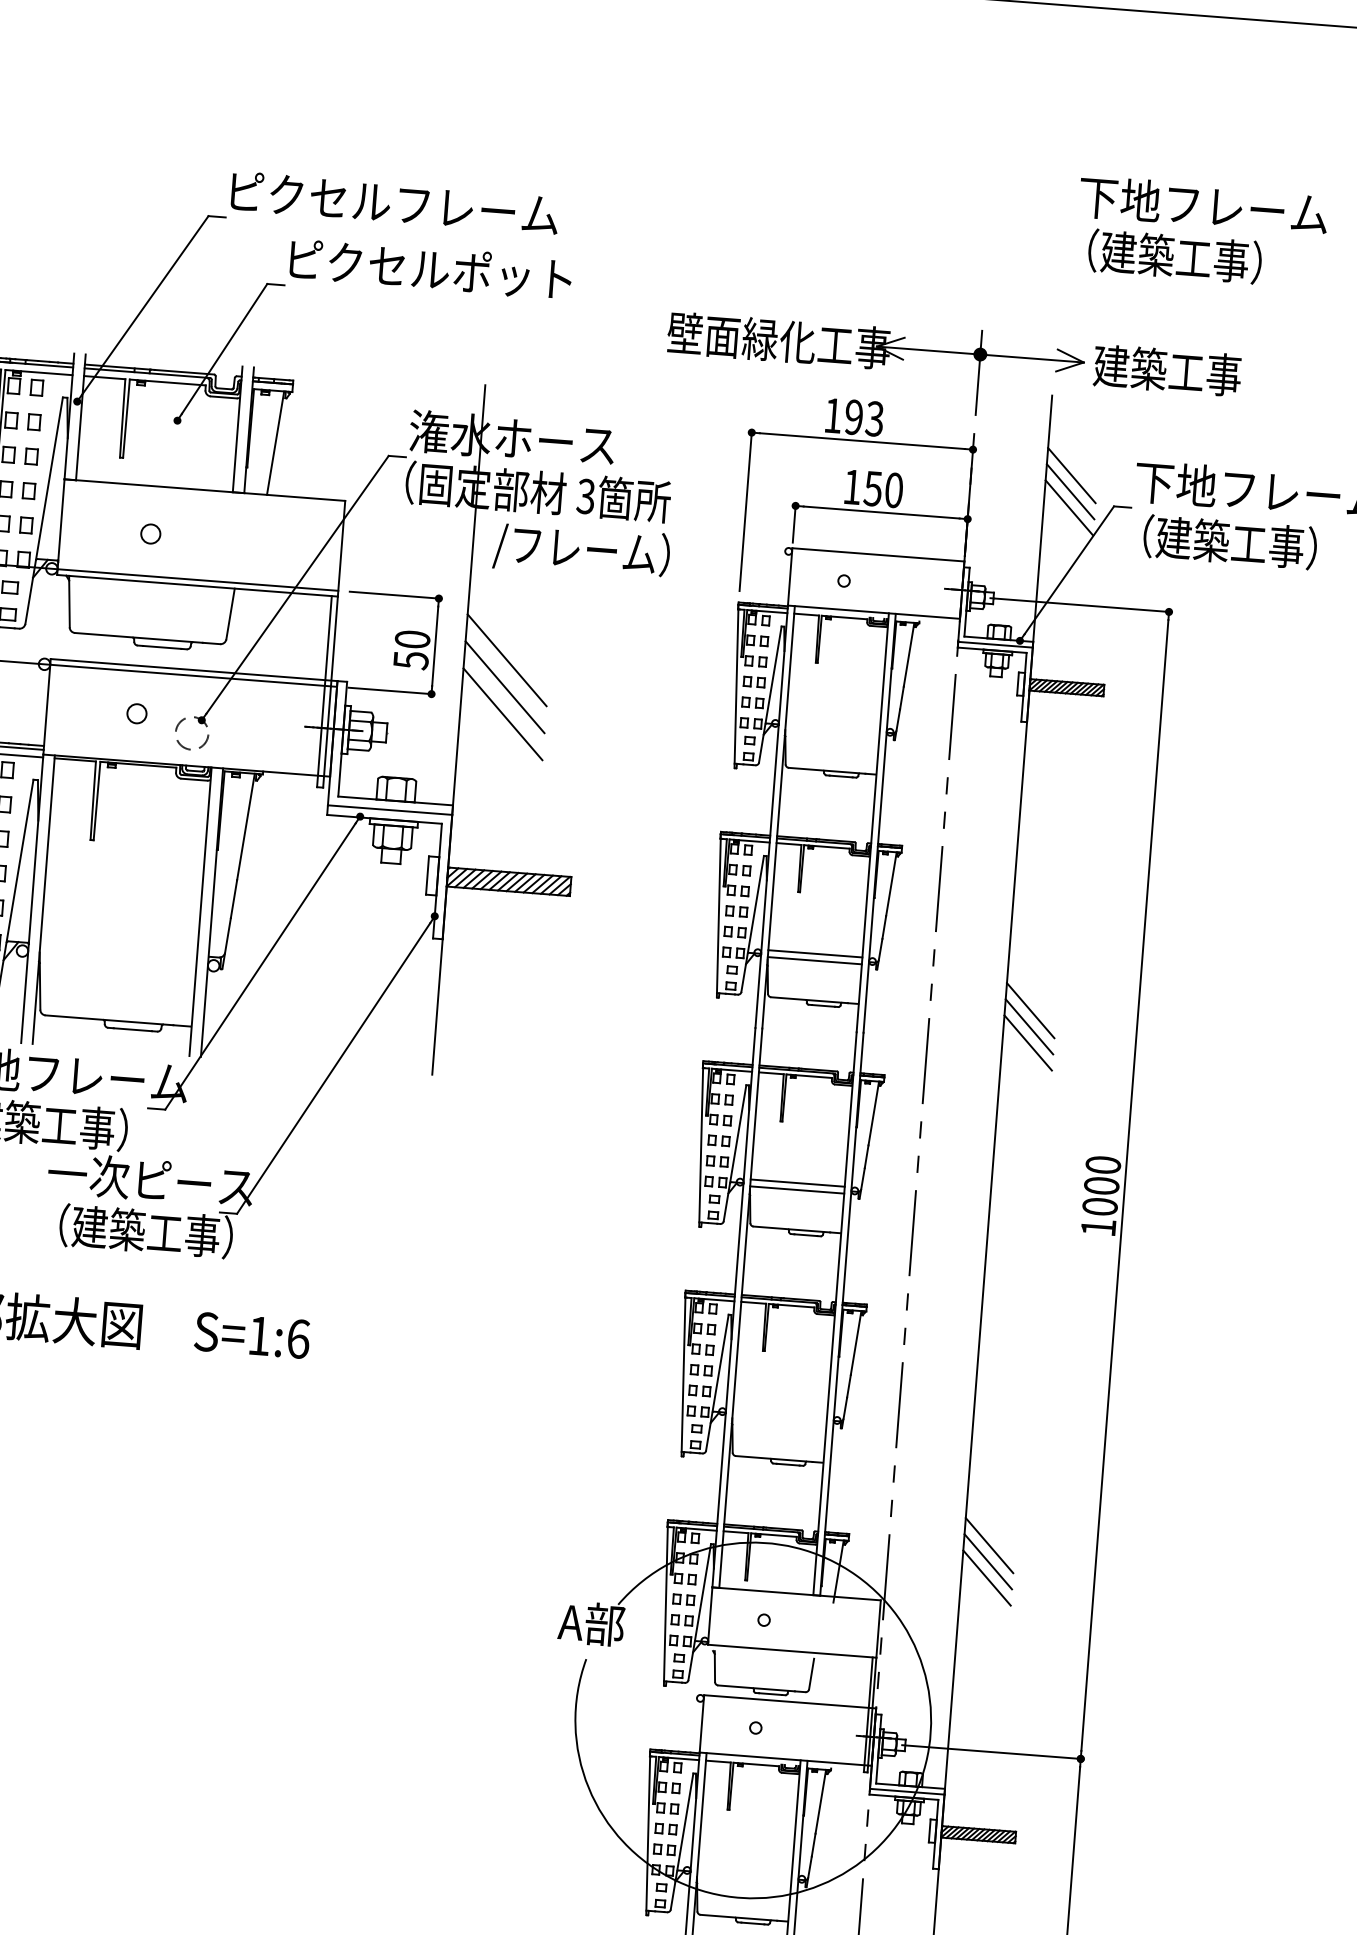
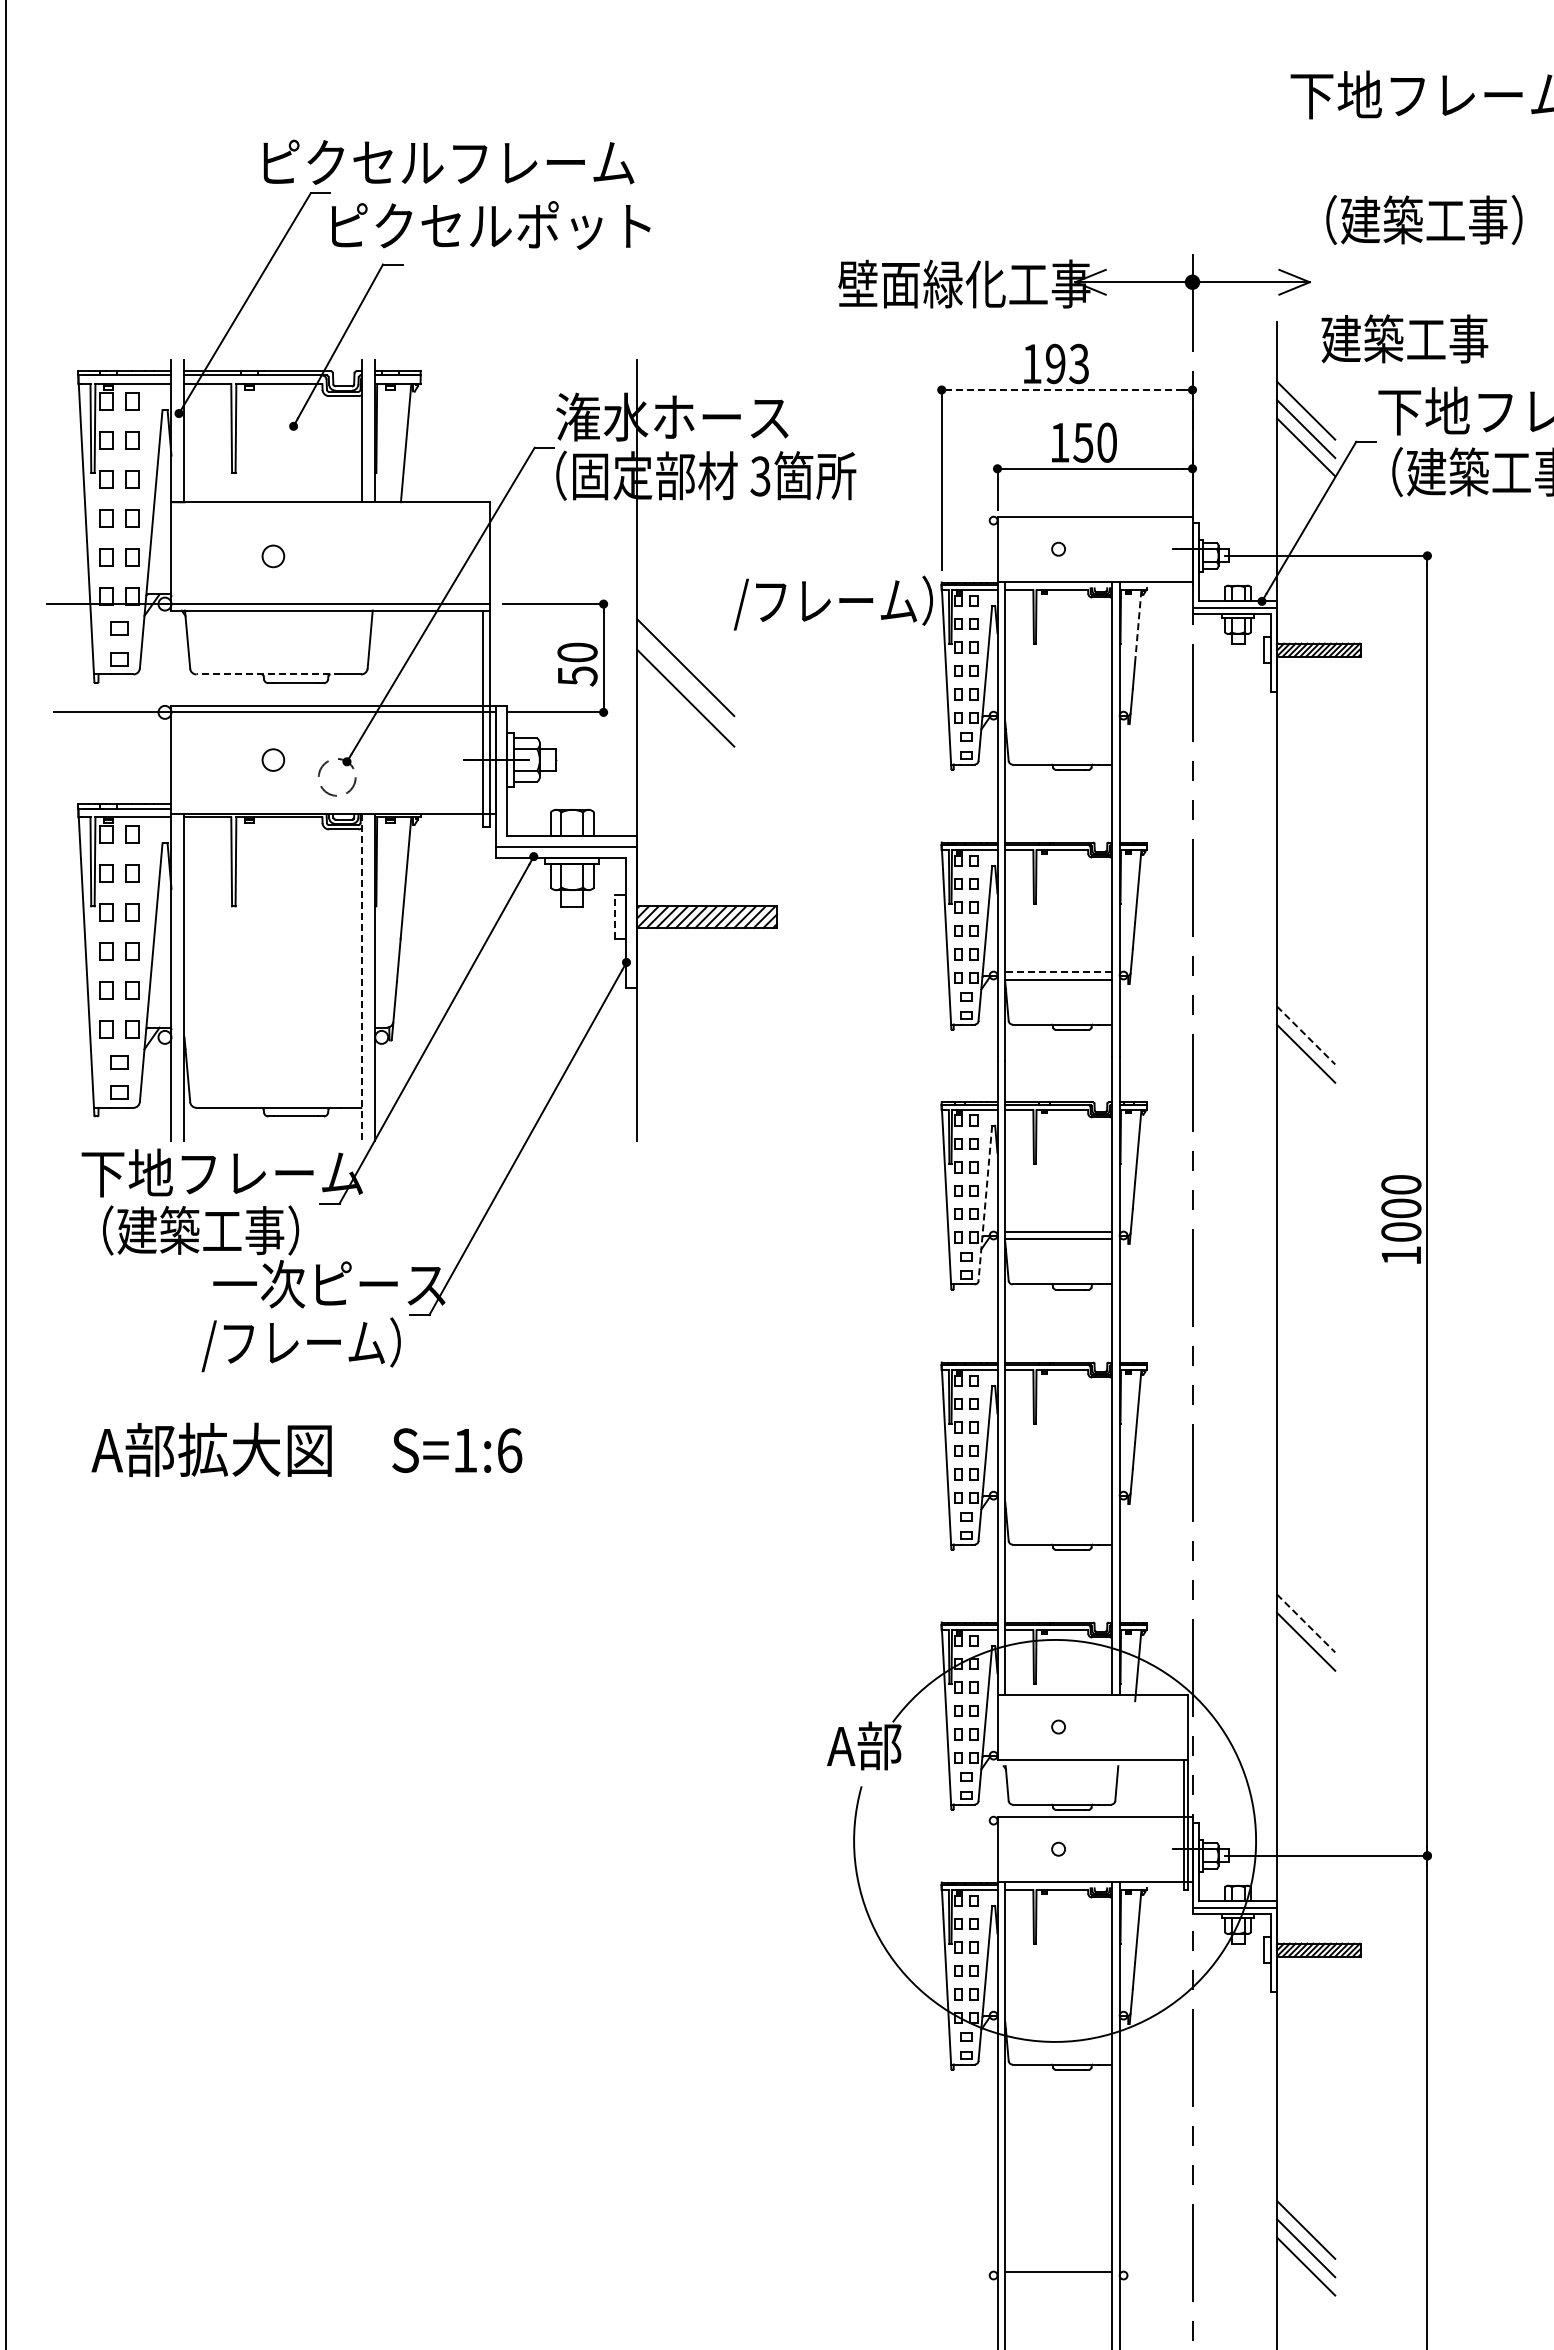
text: (394, 202) -> (448, 161), moved
text: (1175, 256) -> (1424, 219), moved
text: (430, 268) -> (490, 225), moved
text: (1167, 370) -> (1404, 338), moved
line: (861, 441) -> (1066, 390), solid -> dashed
text: (580, 550) -> (832, 602), moved
line: (138, 637) -> (268, 674), solid -> dashed
line: (909, 654) -> (1138, 626), solid -> dashed
line: (502, 713) -> (685, 728), removed
line: (427, 875) -> (614, 917), solid -> dashed
line: (200, 912) -> (362, 978), solid -> dashed
line: (815, 953) -> (1058, 971), solid -> dashed
line: (1031, 1011) -> (1306, 1017), removed
line: (1029, 1026) -> (1306, 1035), solid -> dashed
line: (735, 1153) -> (985, 1203), solid -> dashed
text: (132, 1232) -> (313, 1344), （建築工事） -> /フレーム）
line: (989, 1545) -> (1306, 1623), solid -> dashed
line: (987, 1578) -> (1306, 1660), removed

